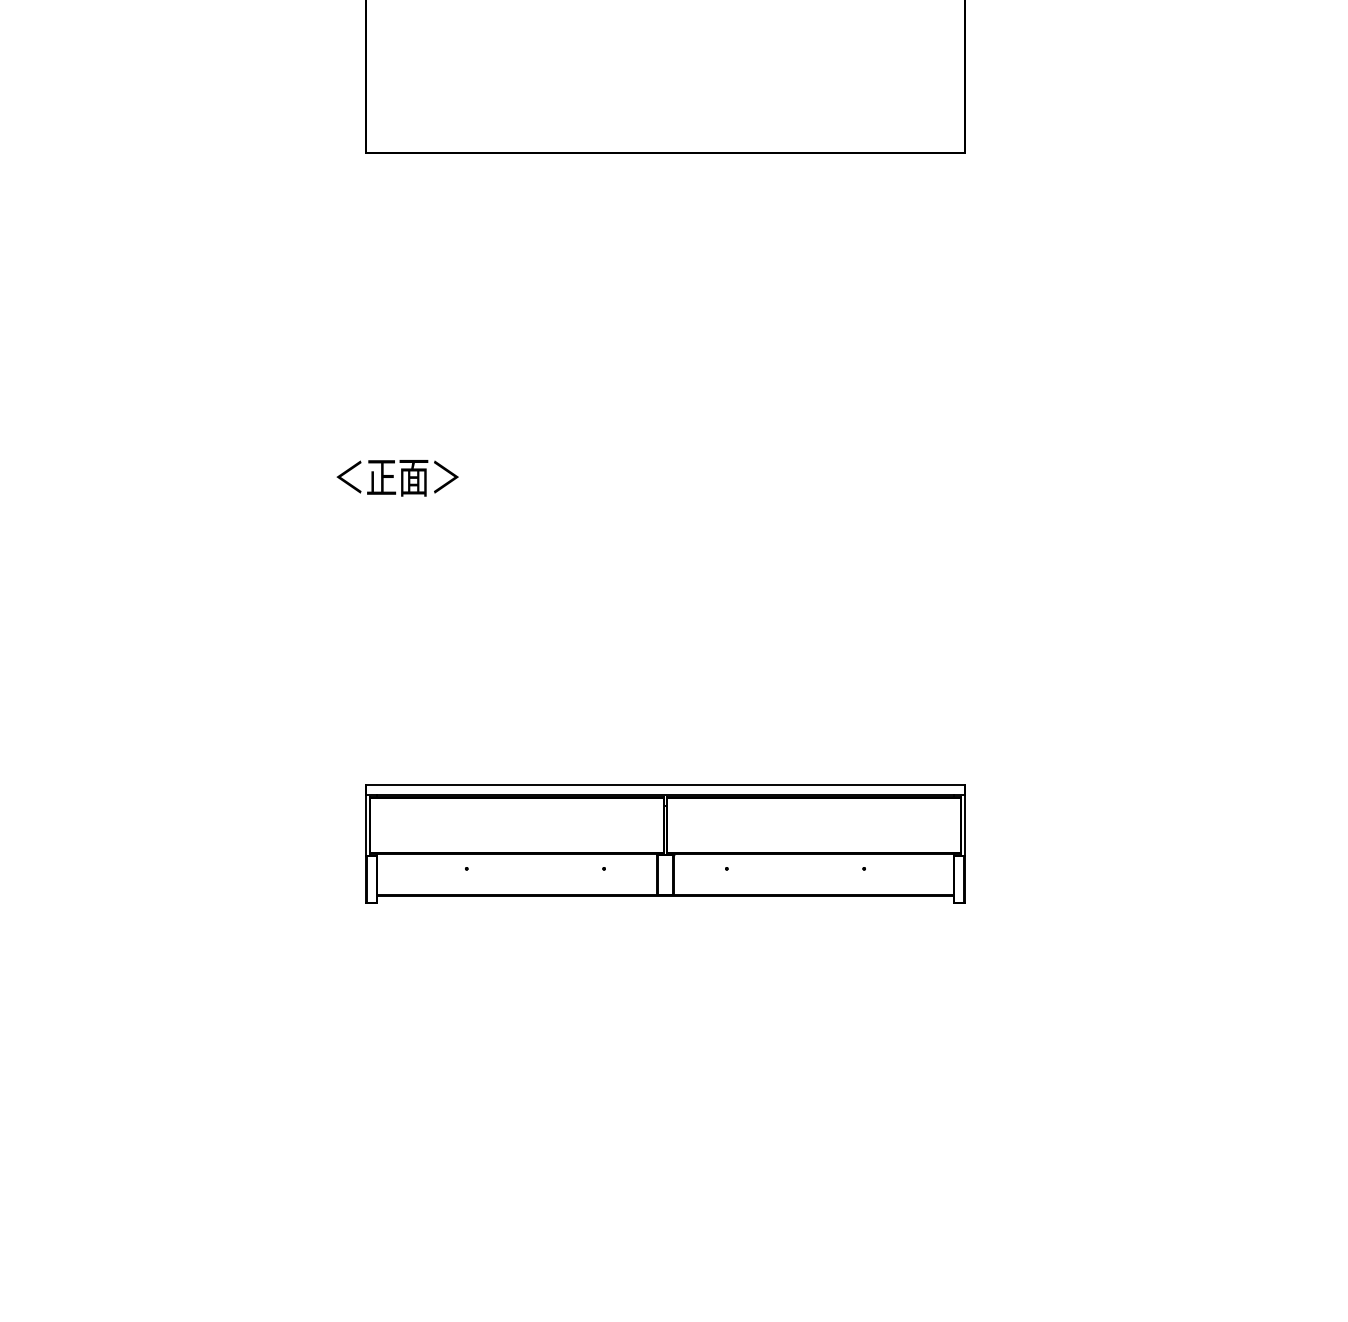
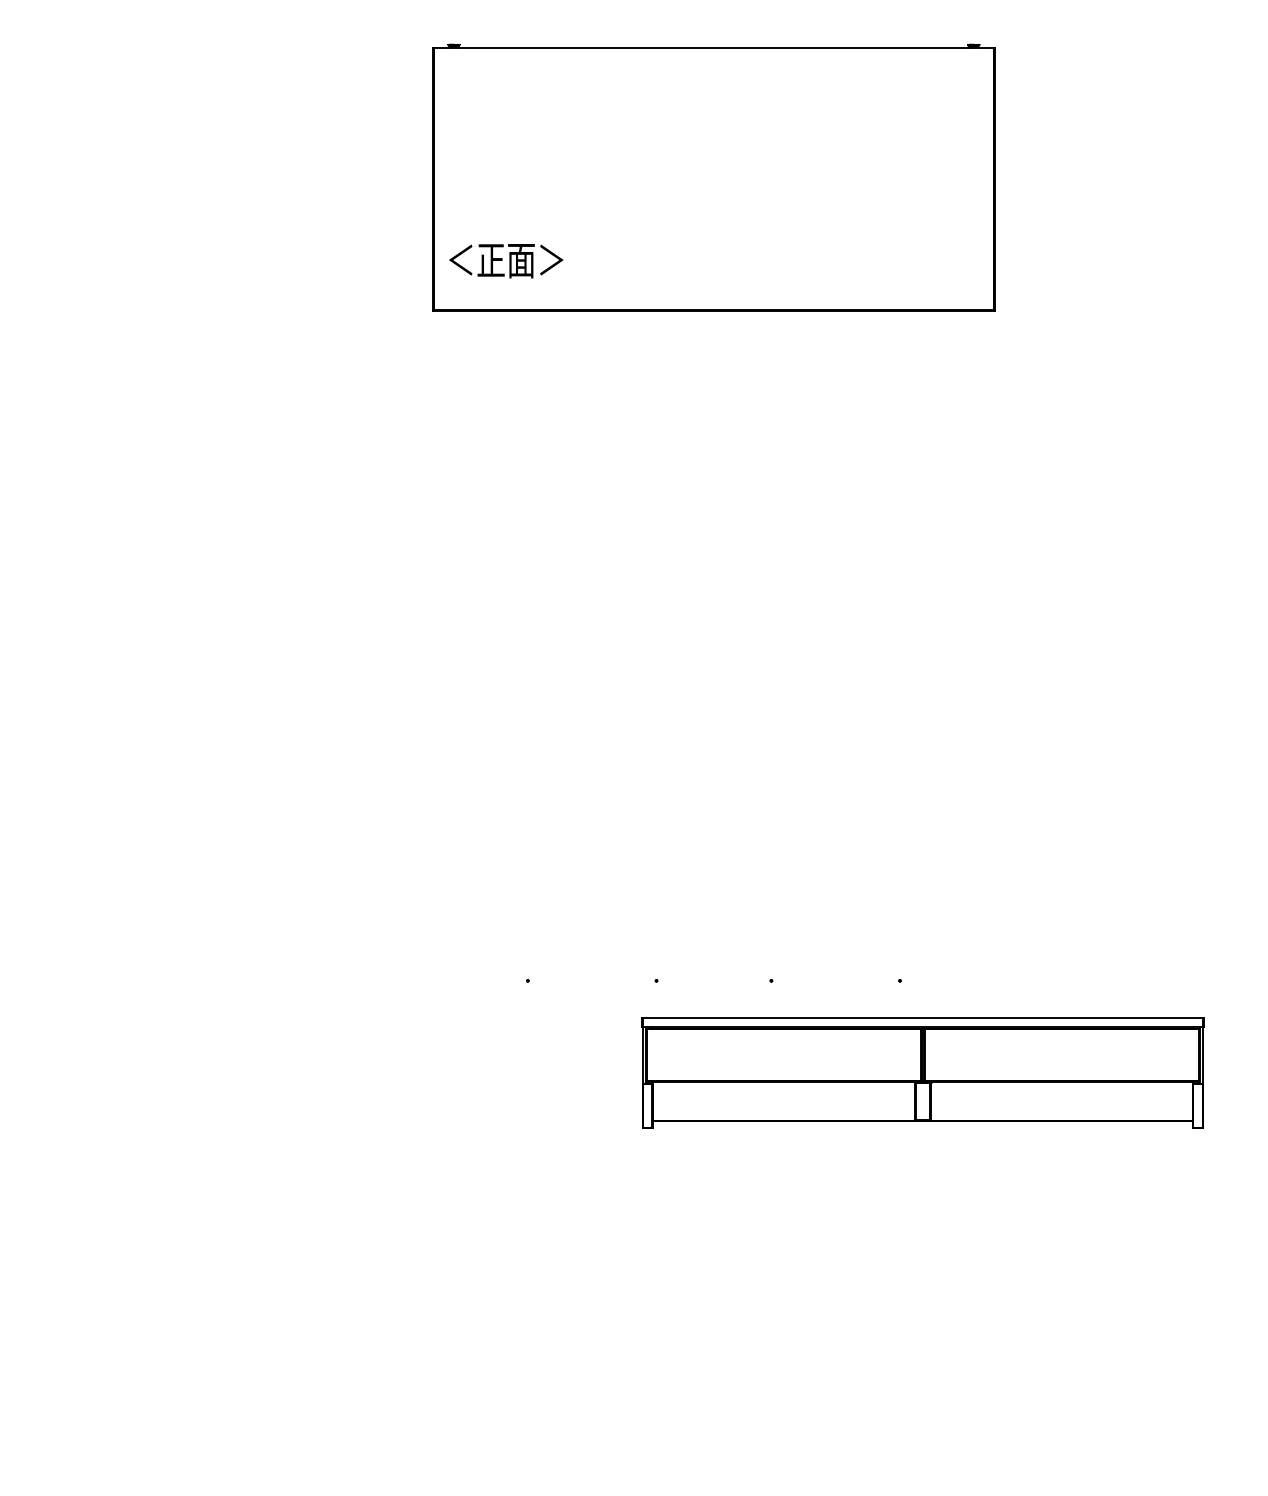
text: (397, 478) -> (506, 261), moved
part: (664, 843) -> (922, 1072), moved

